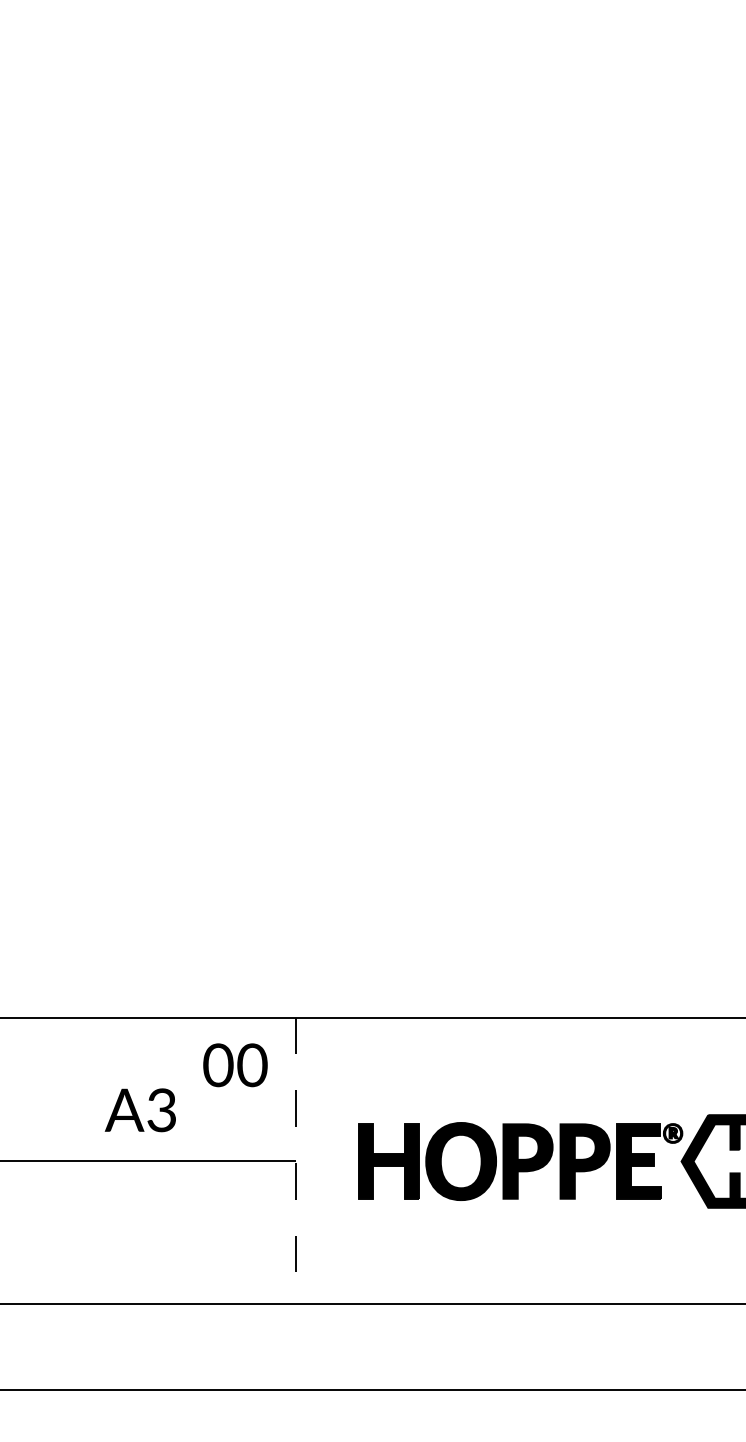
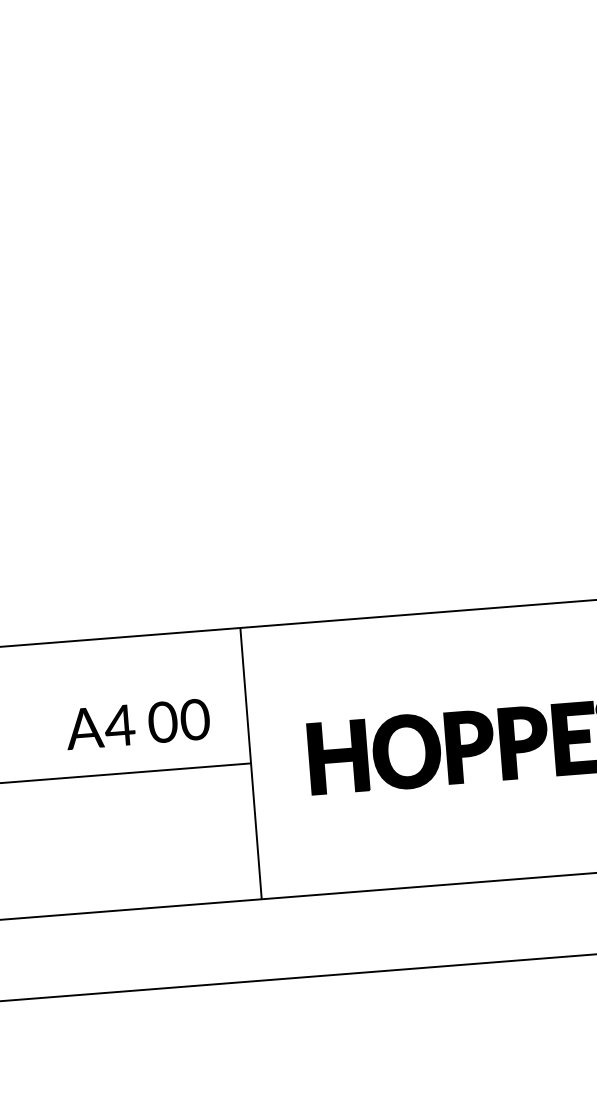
text: (235, 1065) -> (179, 721), moved
text: (161, 1110) -> (119, 725), A3 -> A4
line: (296, 1161) -> (251, 764), dashed -> solid

